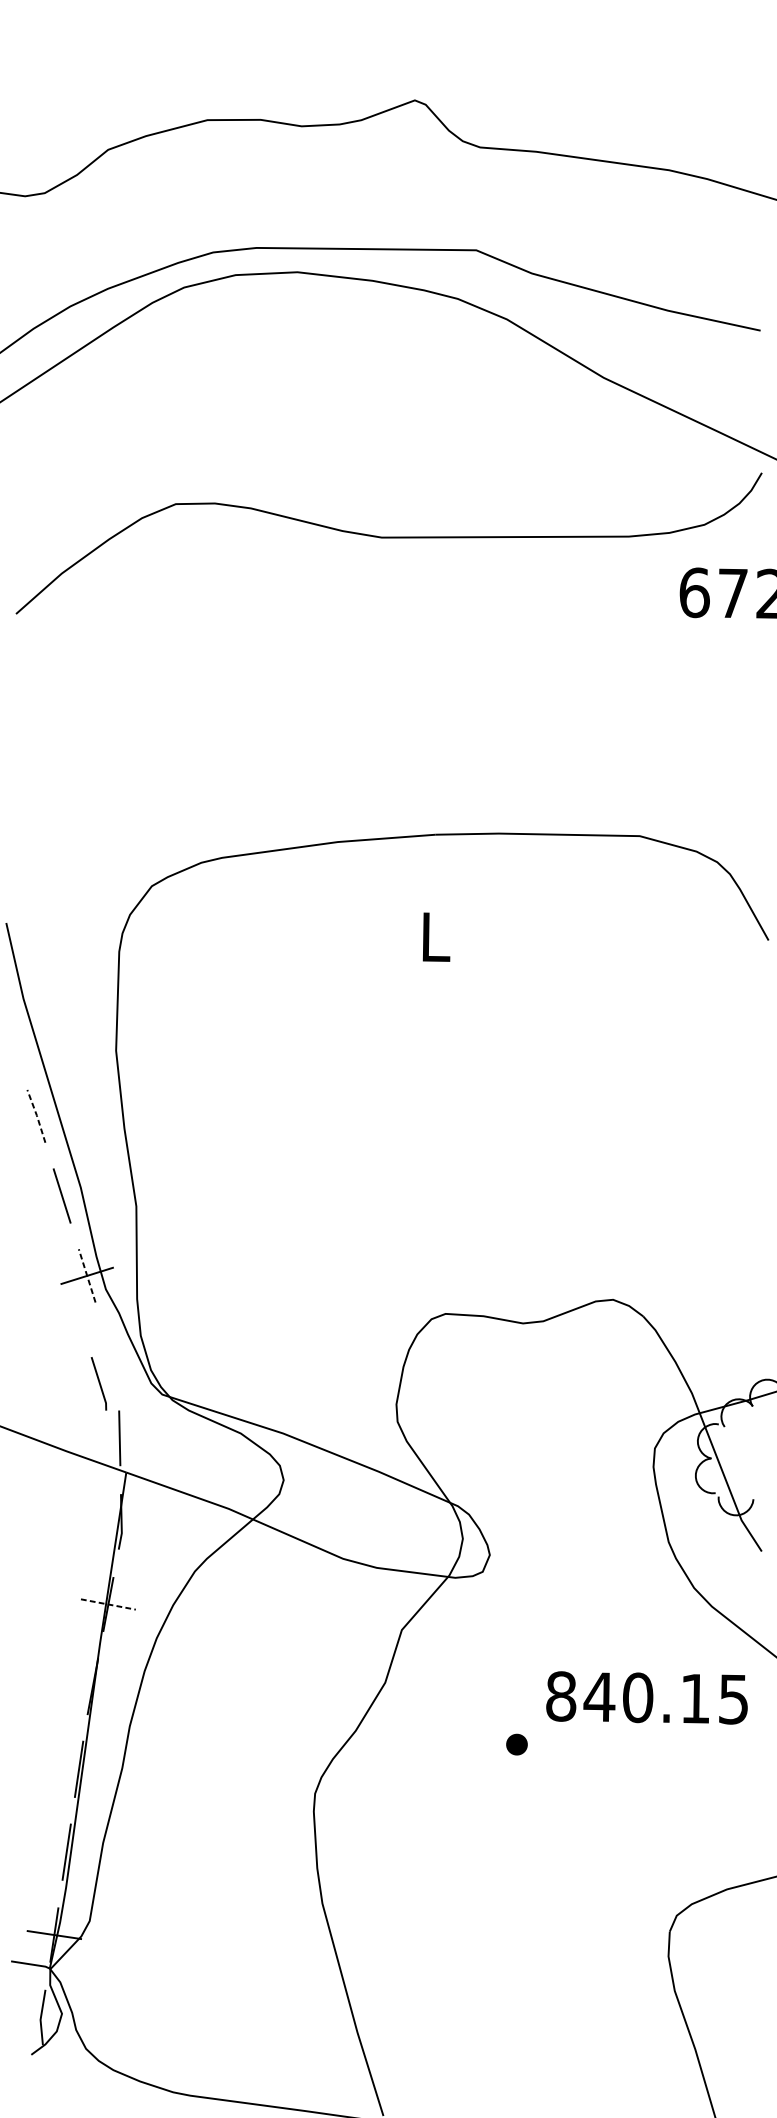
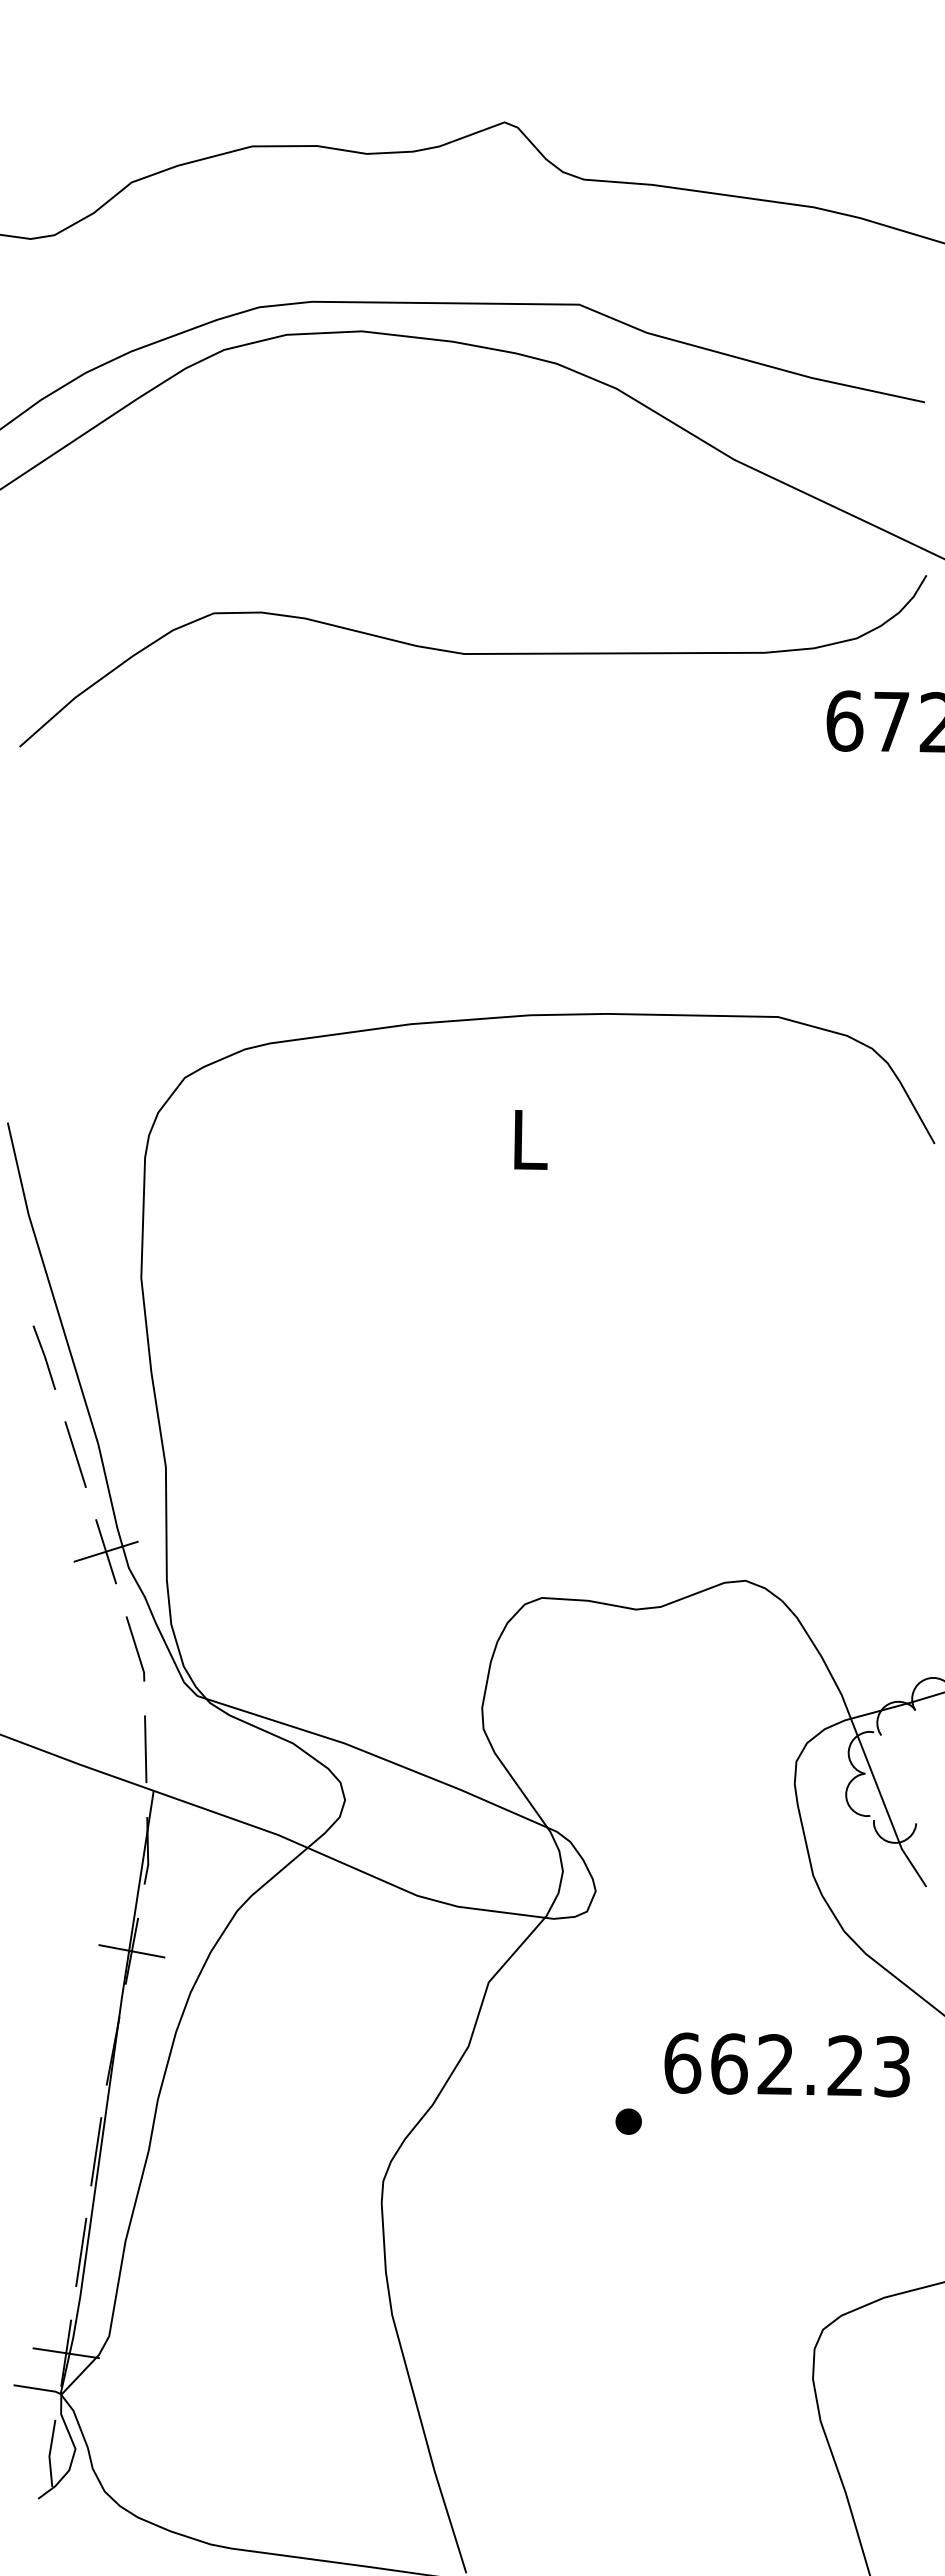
line: (36, 1115) -> (44, 1356), dashed -> solid
line: (87, 1275) -> (106, 1551), dashed -> solid
line: (99, 1383) -> (135, 1648), moved
line: (108, 1604) -> (131, 1951), dashed -> solid
text: (646, 1697) -> (786, 2064), 840.15 -> 662.23

